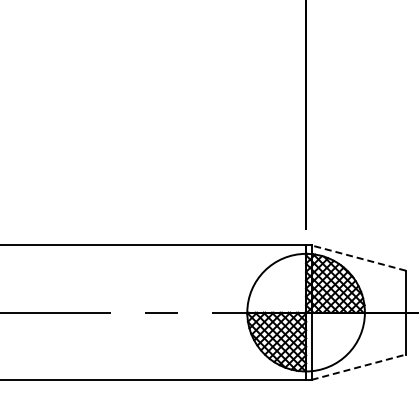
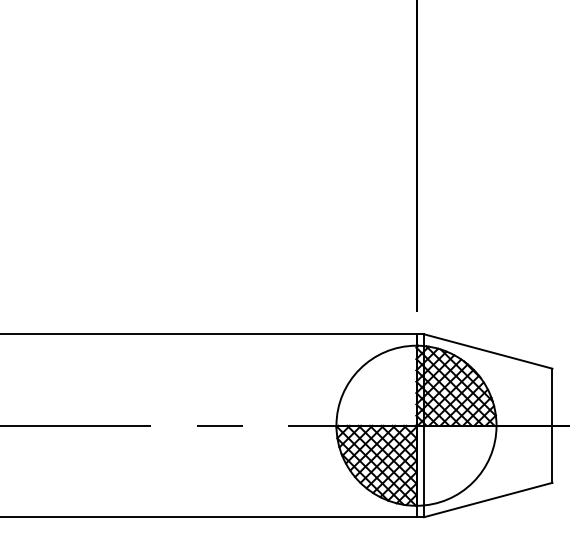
line: (358, 258) -> (487, 352), dashed -> solid
line: (358, 367) -> (487, 500), dashed -> solid

